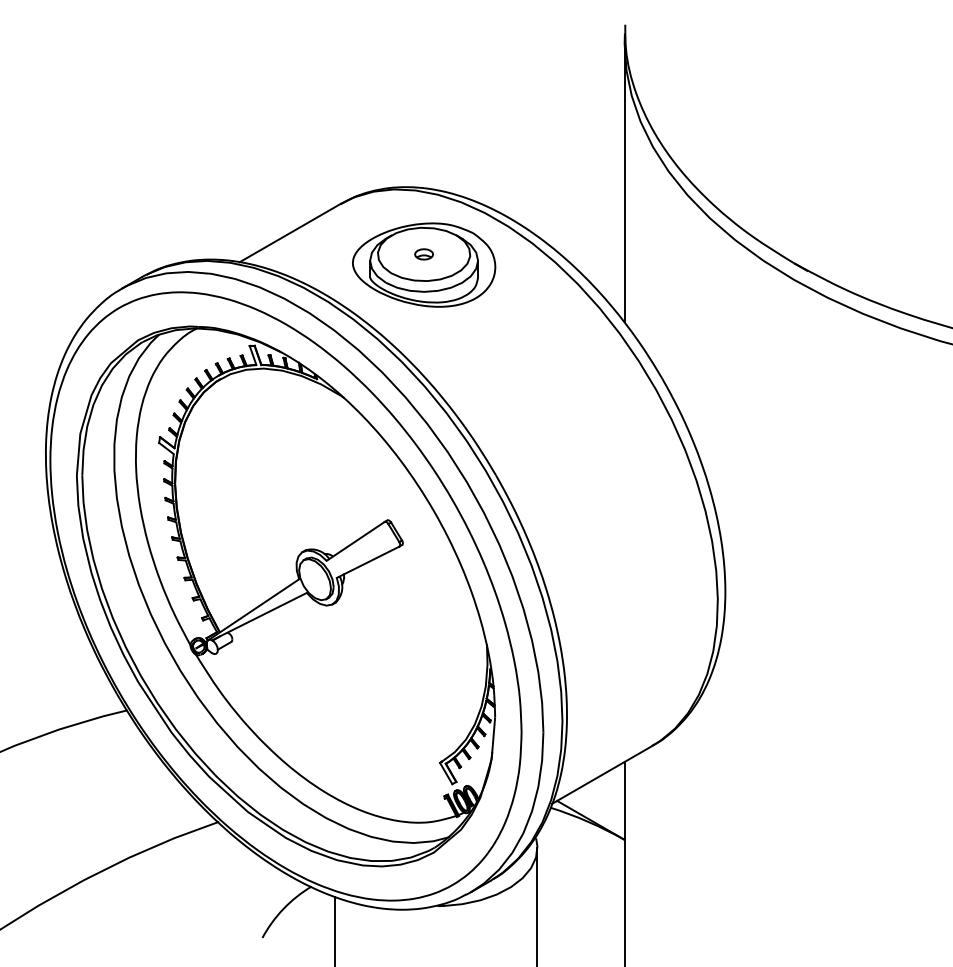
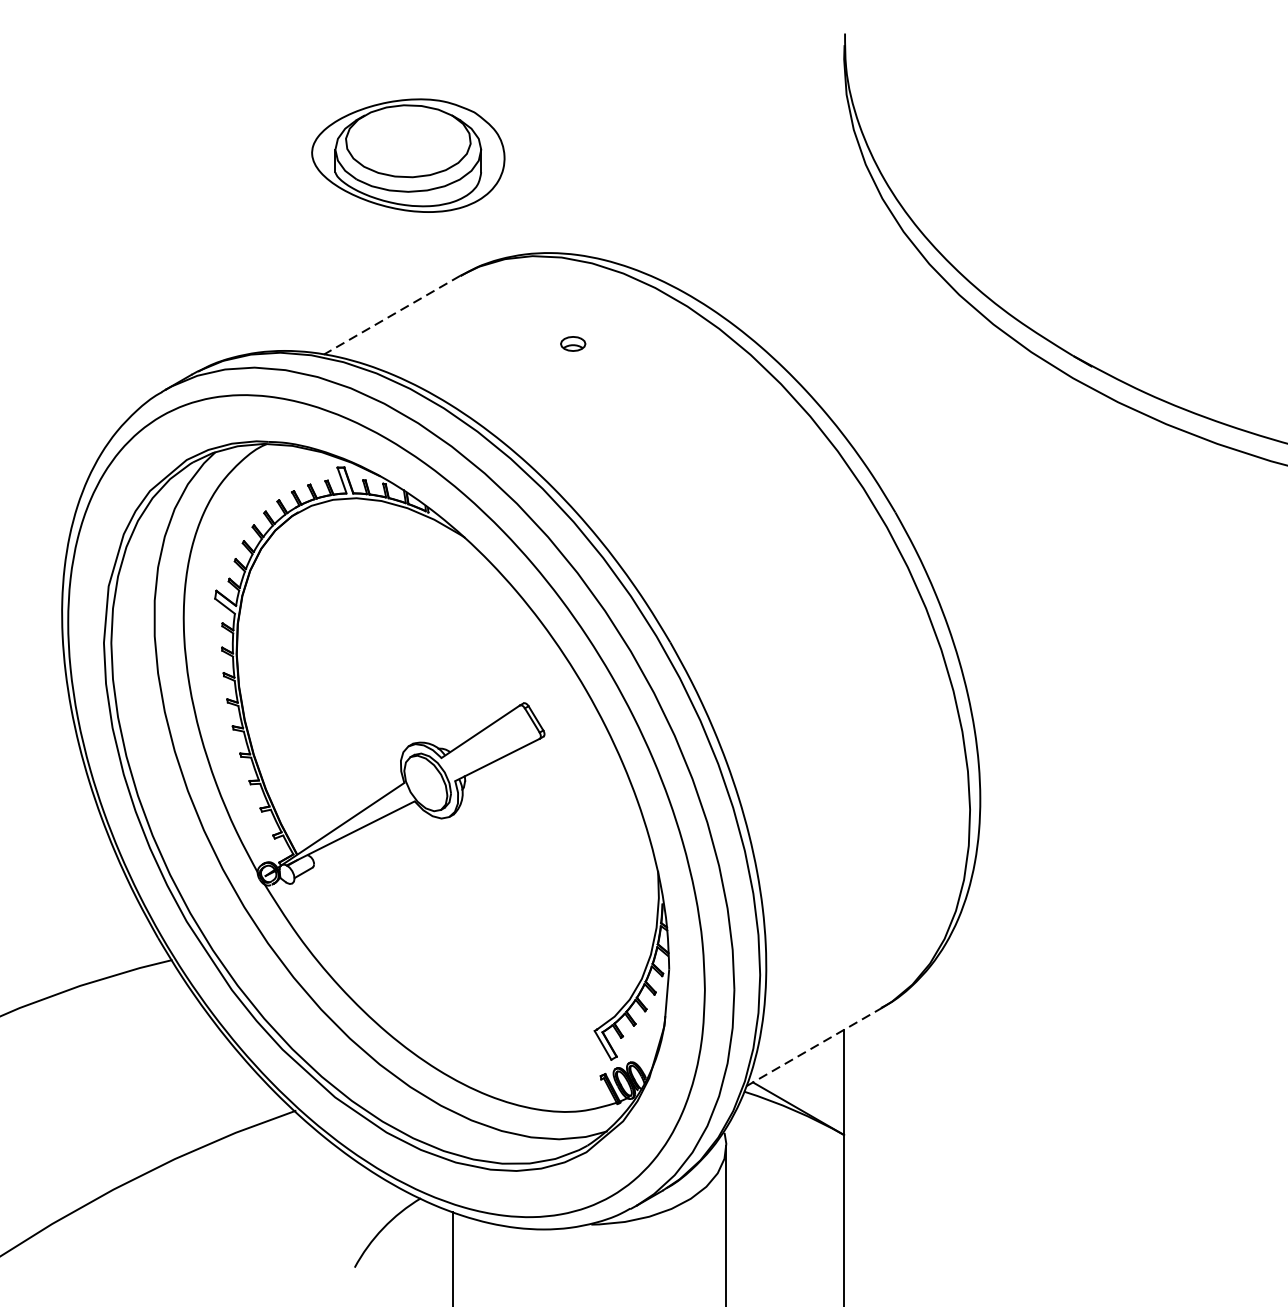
line: (624, 182) -> (843, 246), removed
line: (289, 233) -> (391, 315), solid -> dashed
part: (424, 264) -> (408, 154), moved
line: (603, 774) -> (815, 1046), solid -> dashed

